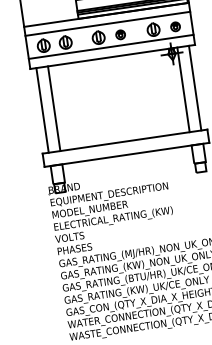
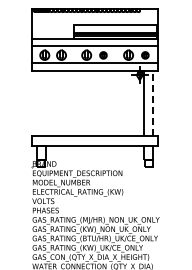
line: (195, 86) -> (153, 102), solid -> dashed
line: (53, 108) -> (45, 103), removed
line: (42, 110) -> (36, 103), removed

